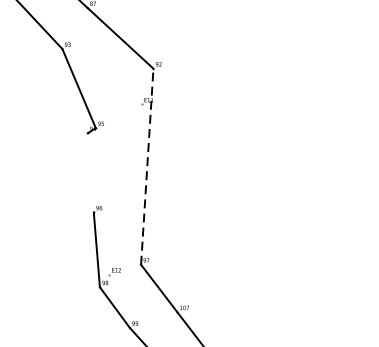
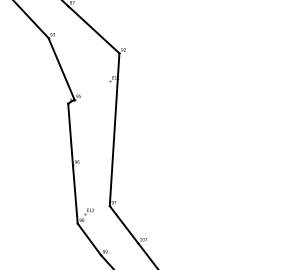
line: (147, 166) -> (114, 129), dashed -> solid
line: (90, 172) -> (70, 134), added

